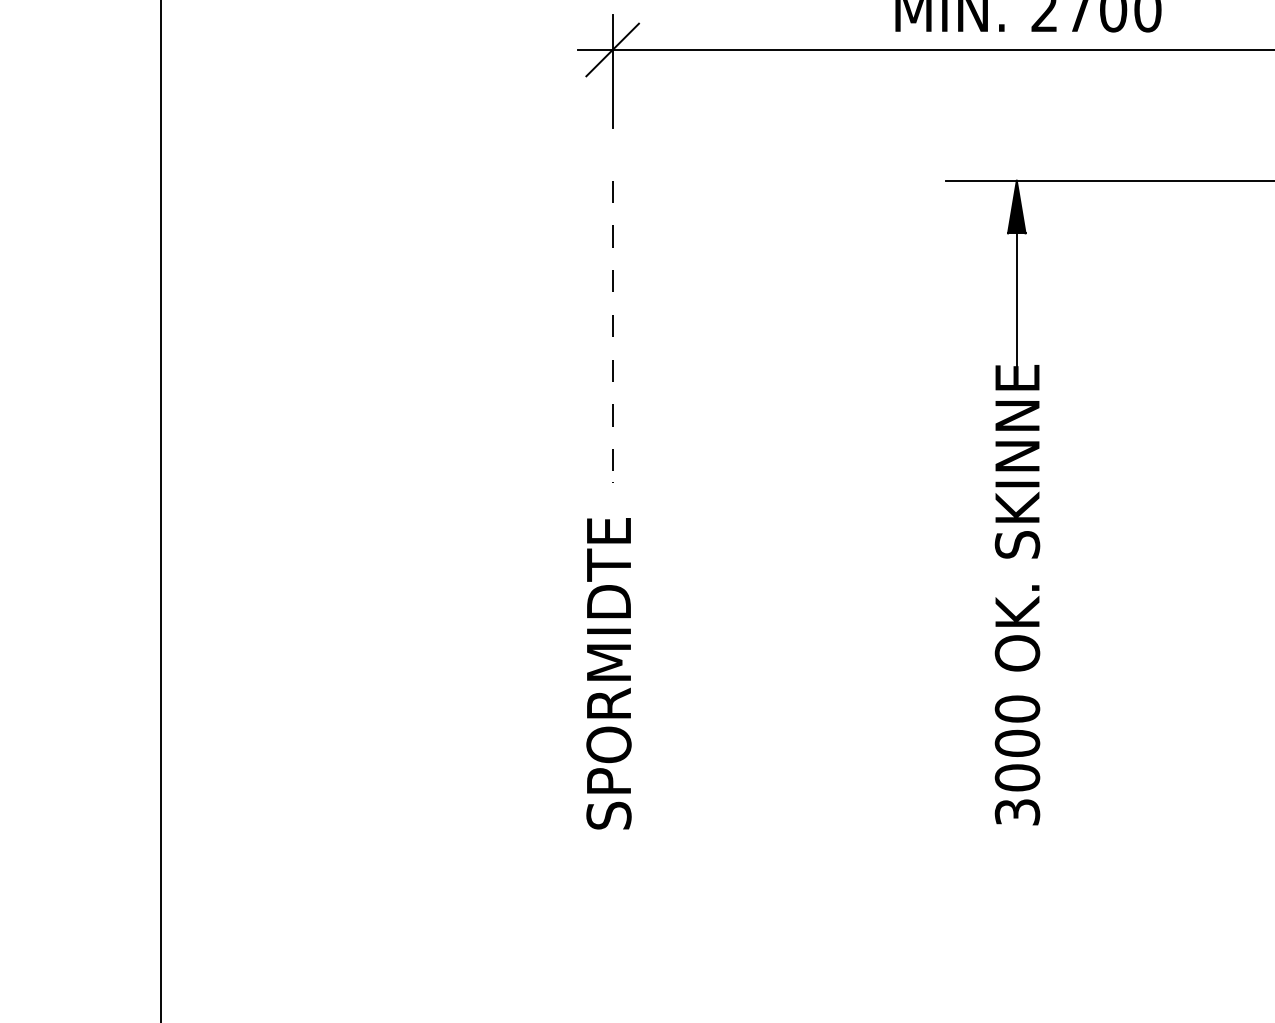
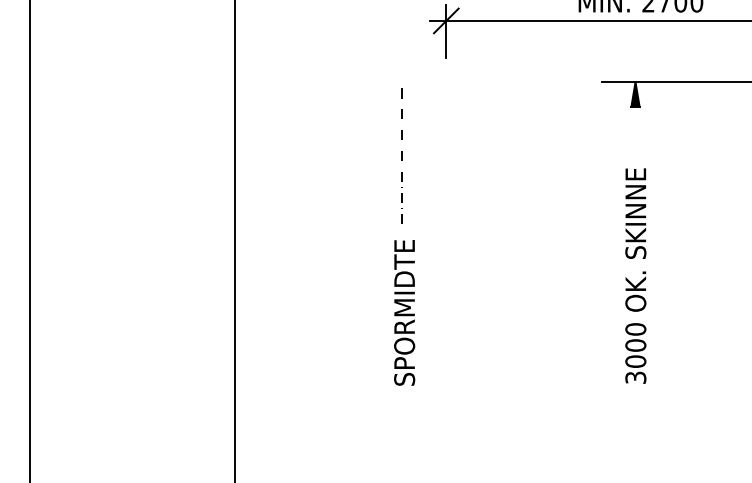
line: (1016, 299) -> (635, 137), removed
line: (610, 324) -> (401, 155), moved
text: (608, 672) -> (404, 312), moved

